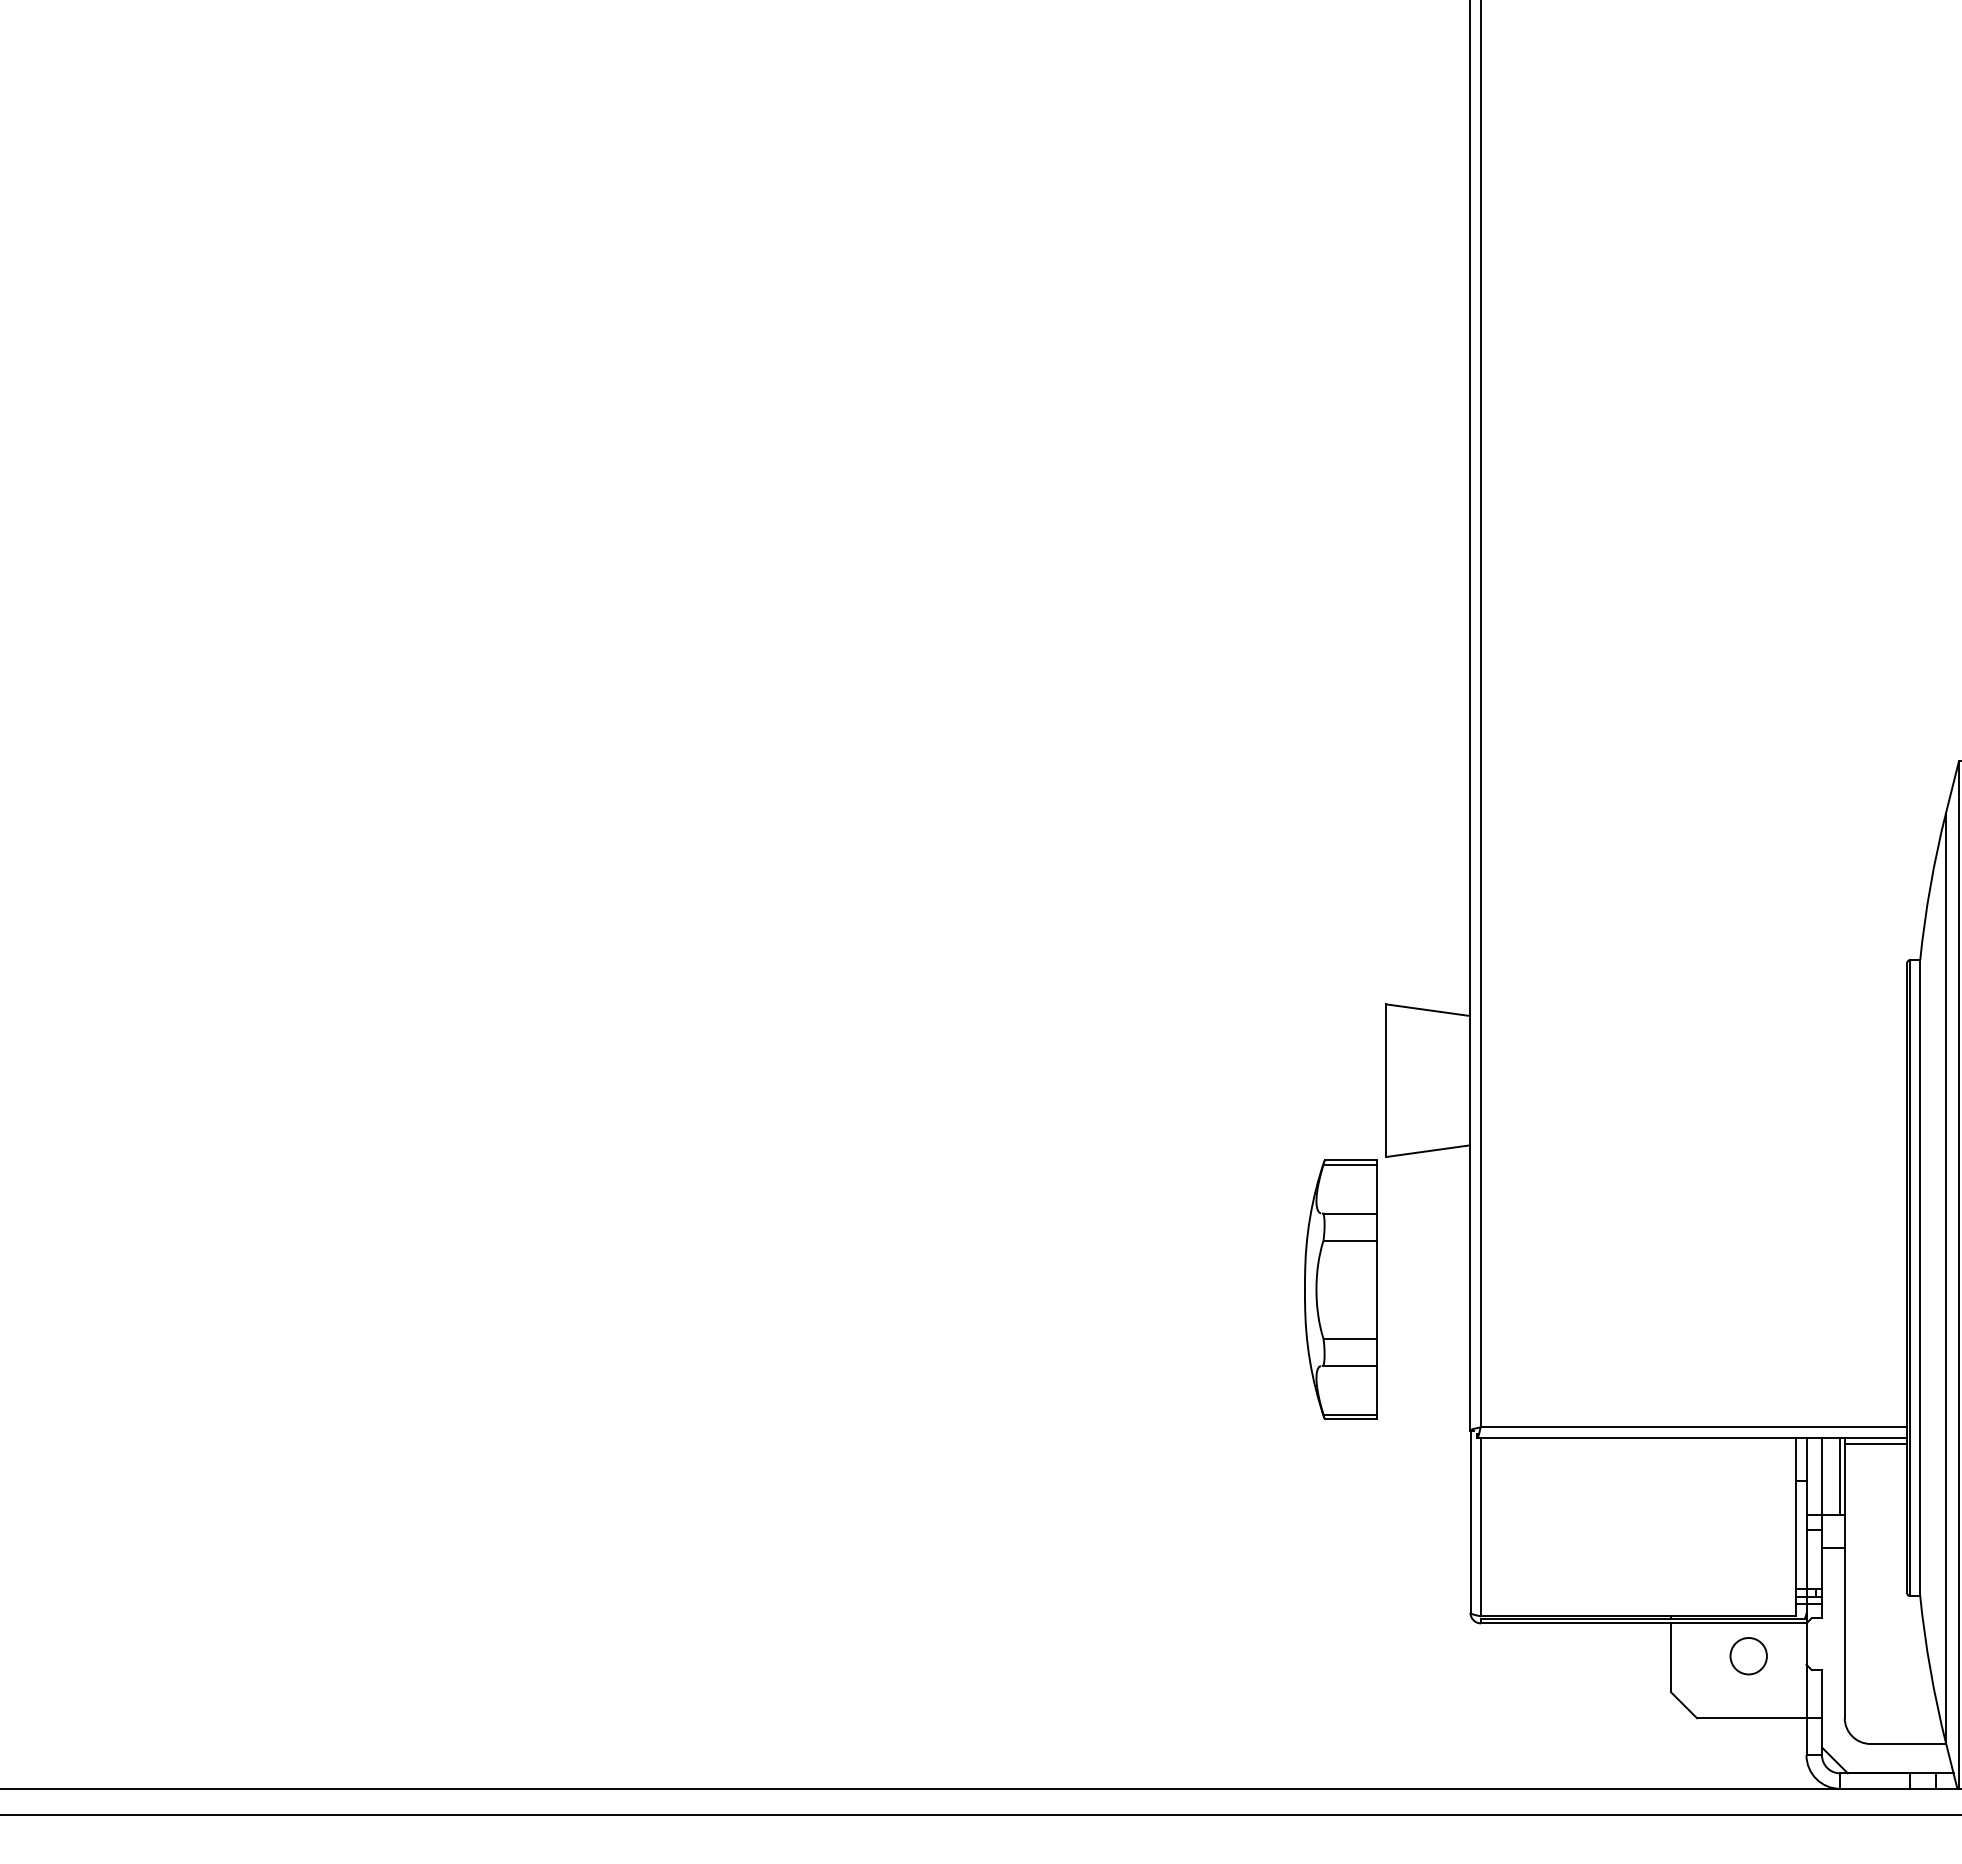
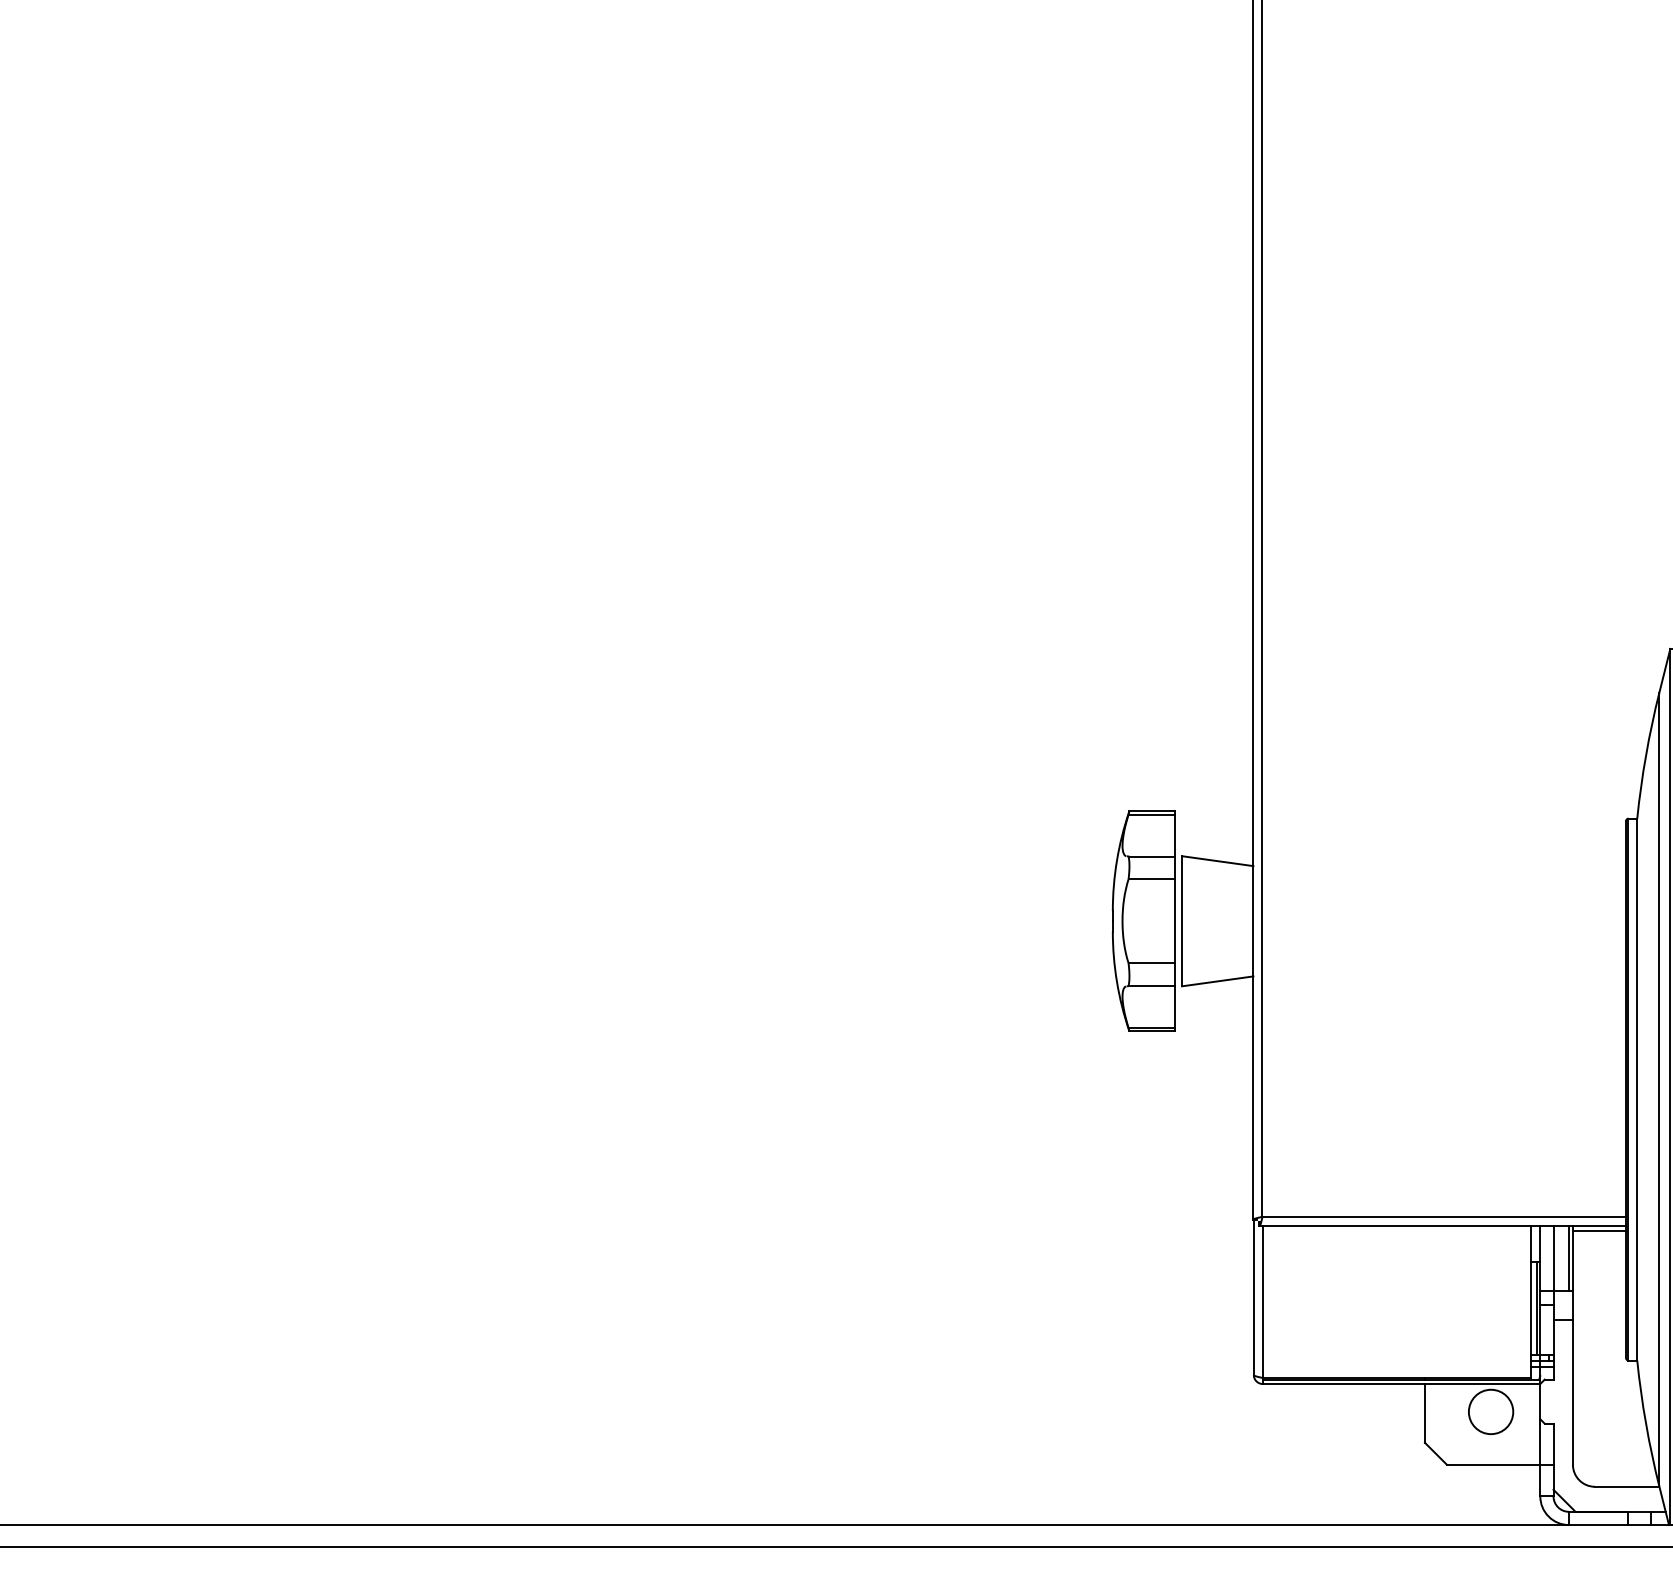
part: (1340, 1289) -> (1143, 921), moved
line: (1802, 1534) -> (1536, 1308), added
circle: (1748, 1656) -> (1490, 1412), size x1.43

